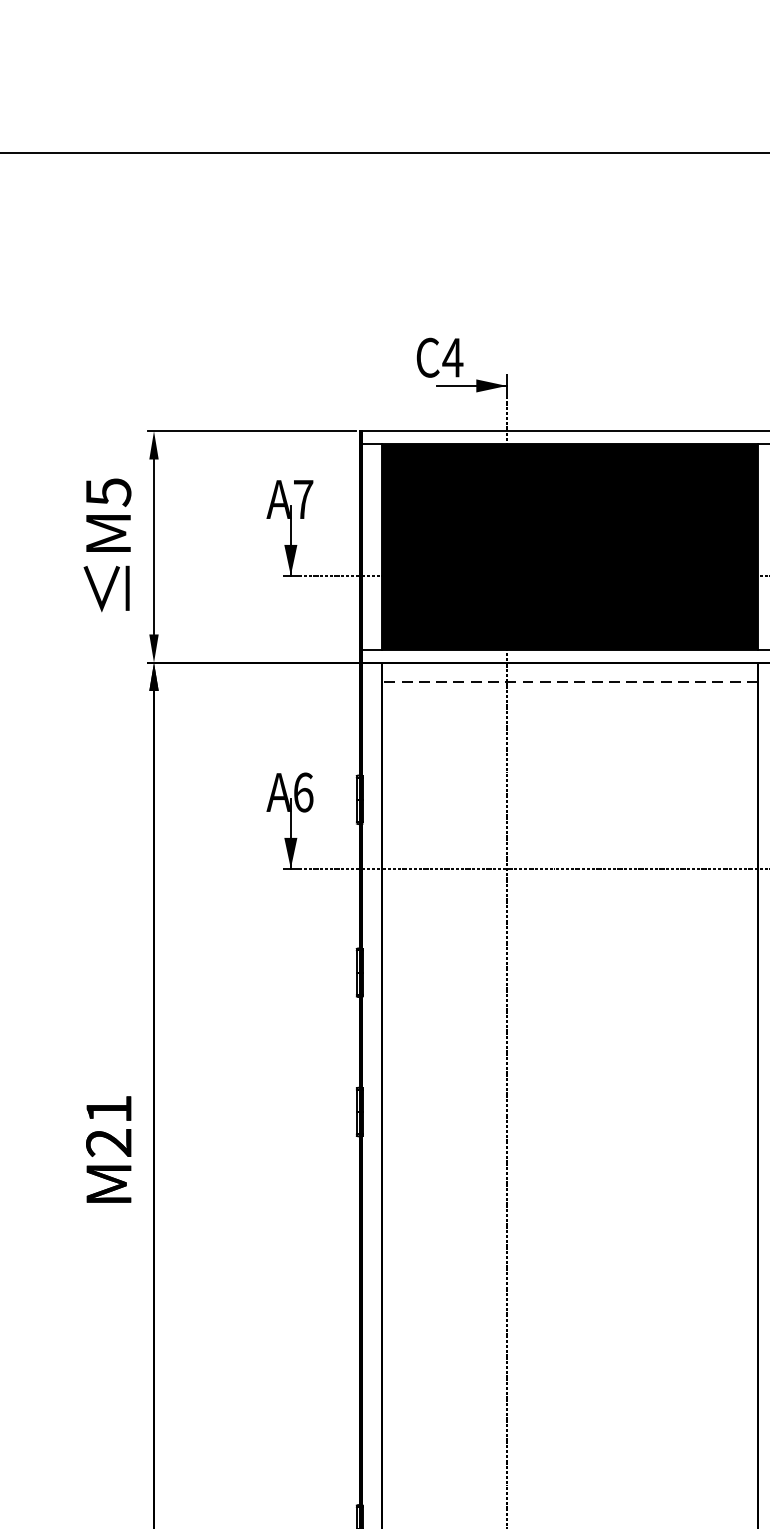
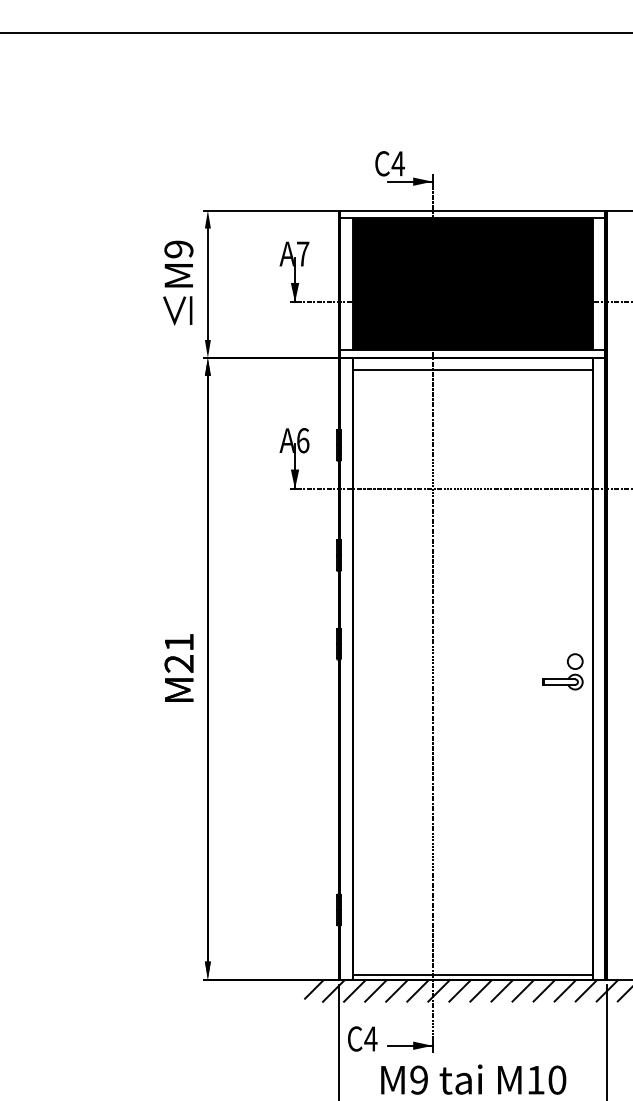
text: (107, 492) -> (178, 249), M5 -> M9
line: (569, 682) -> (472, 370), dashed -> solid
part: (710, 1165) -> (562, 678), added

